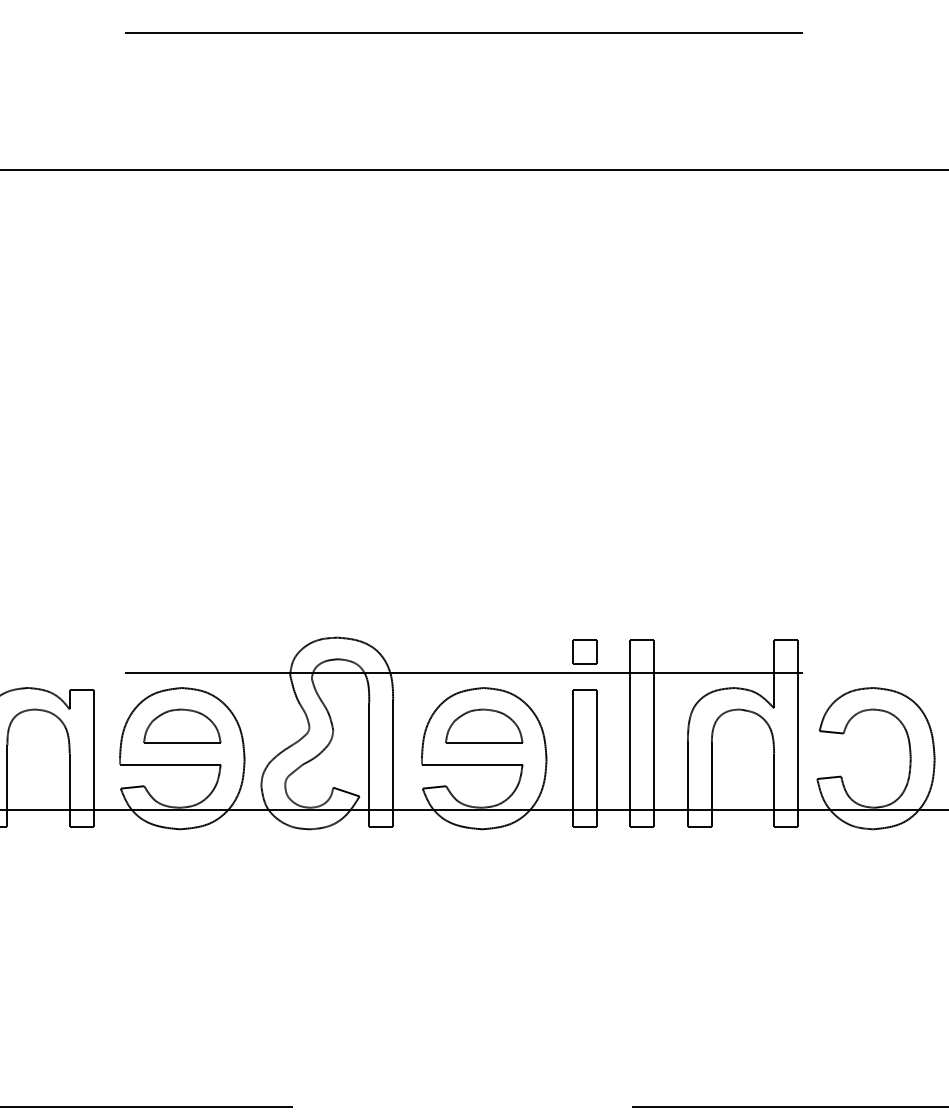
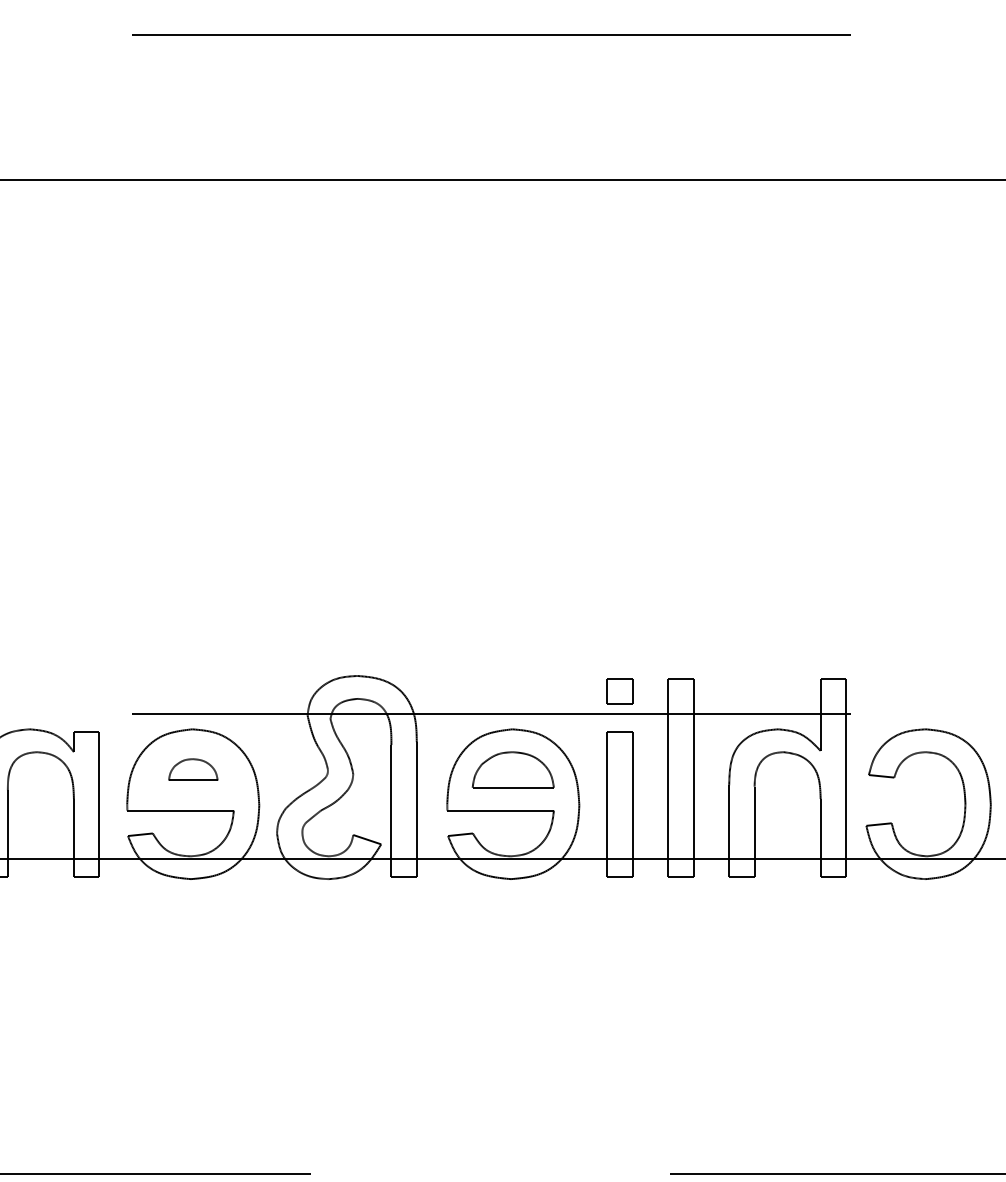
part: (182, 725) -> (193, 769), size x0.6

